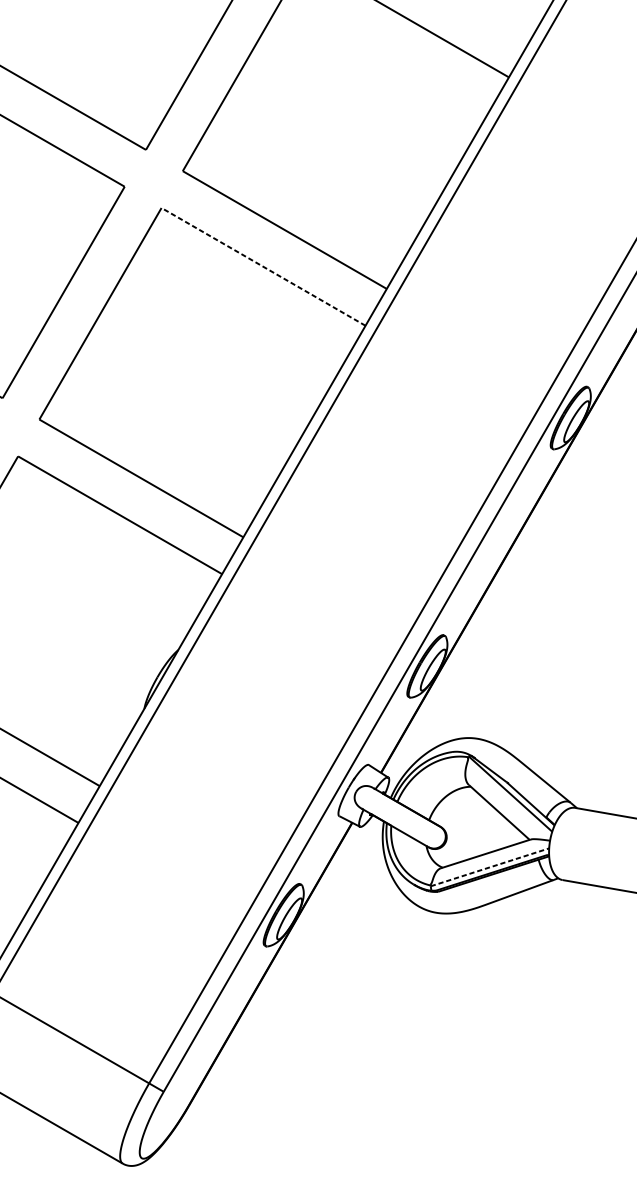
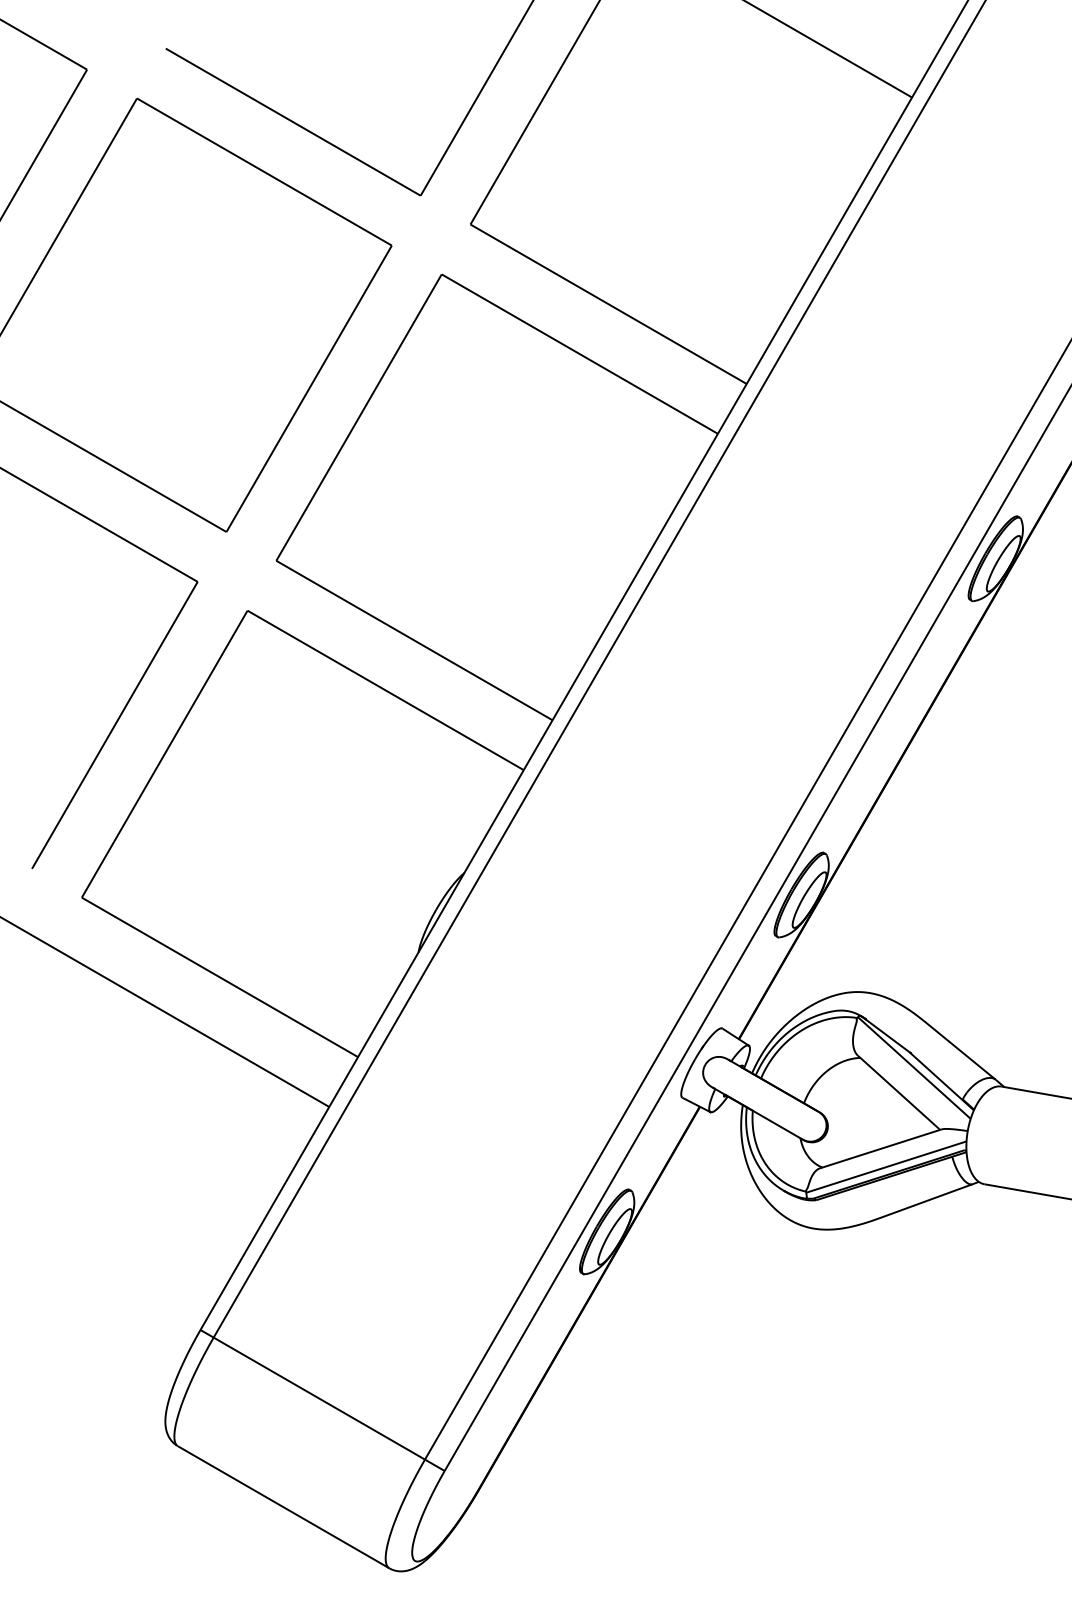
line: (263, 266) -> (579, 353), dashed -> solid
line: (490, 866) -> (886, 1166), dashed -> solid

